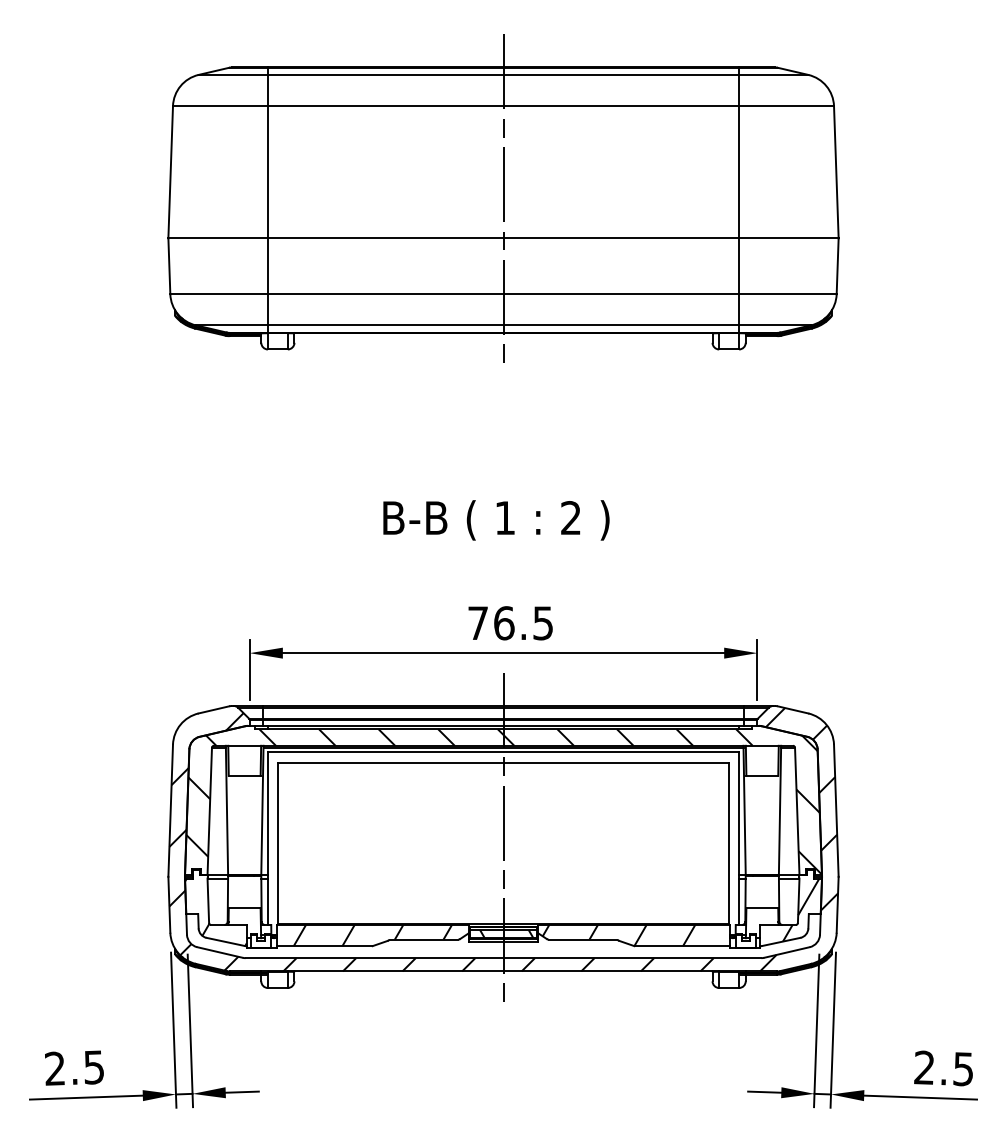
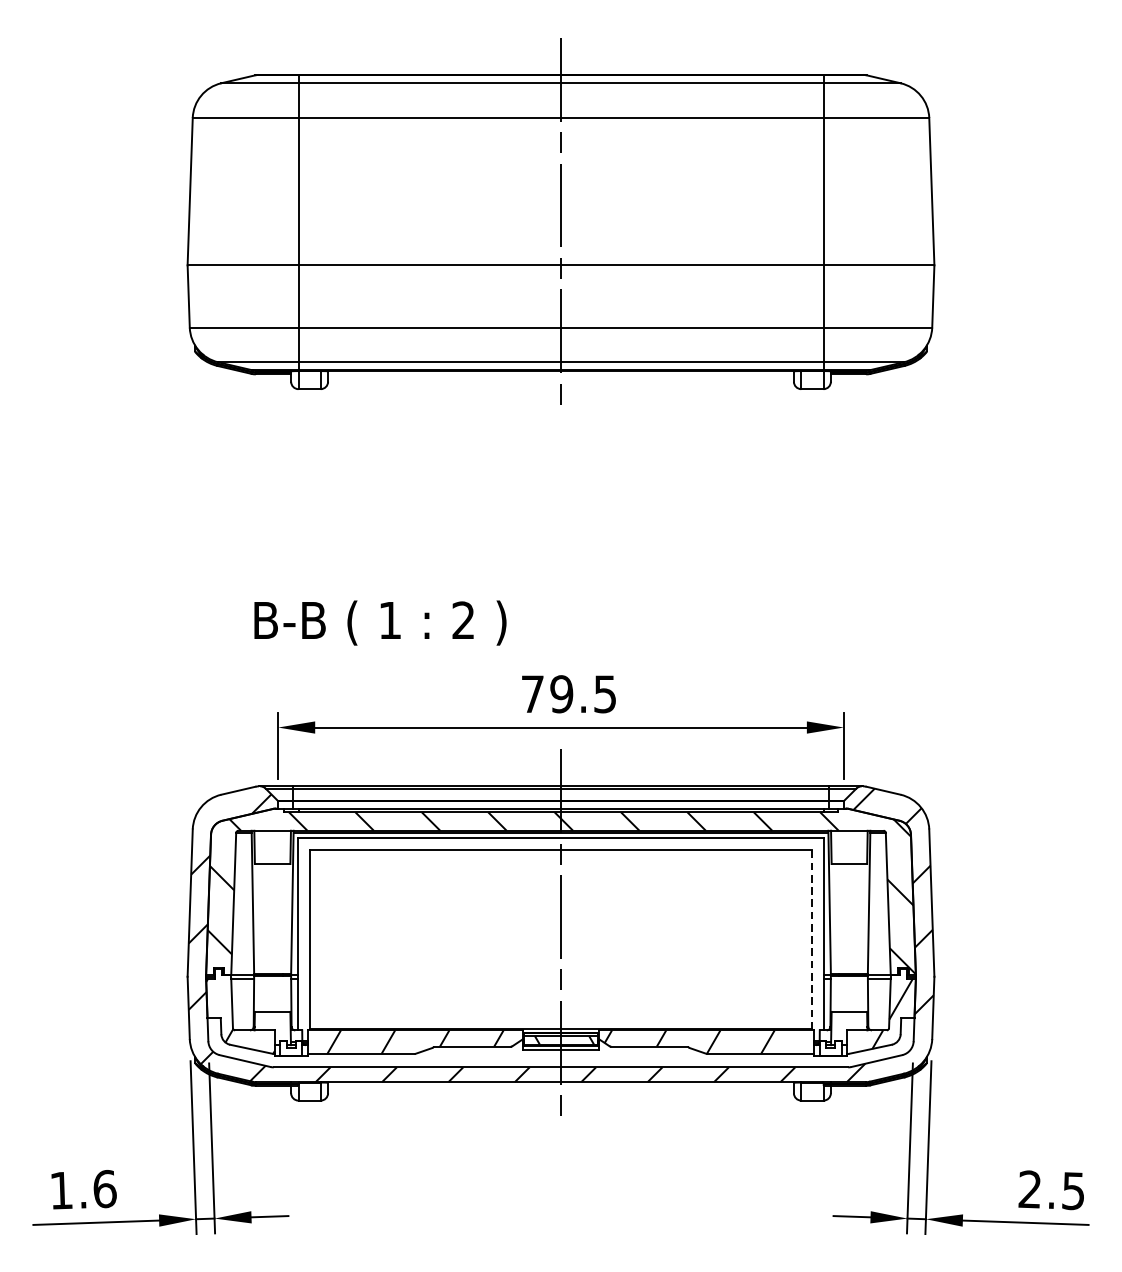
text: (496, 520) -> (380, 623), moved
text: (503, 623) -> (561, 694), 76.5 -> 79.5
line: (729, 844) -> (812, 940), solid -> dashed
text: (74, 1067) -> (83, 1189), 2.5 -> 1.6

